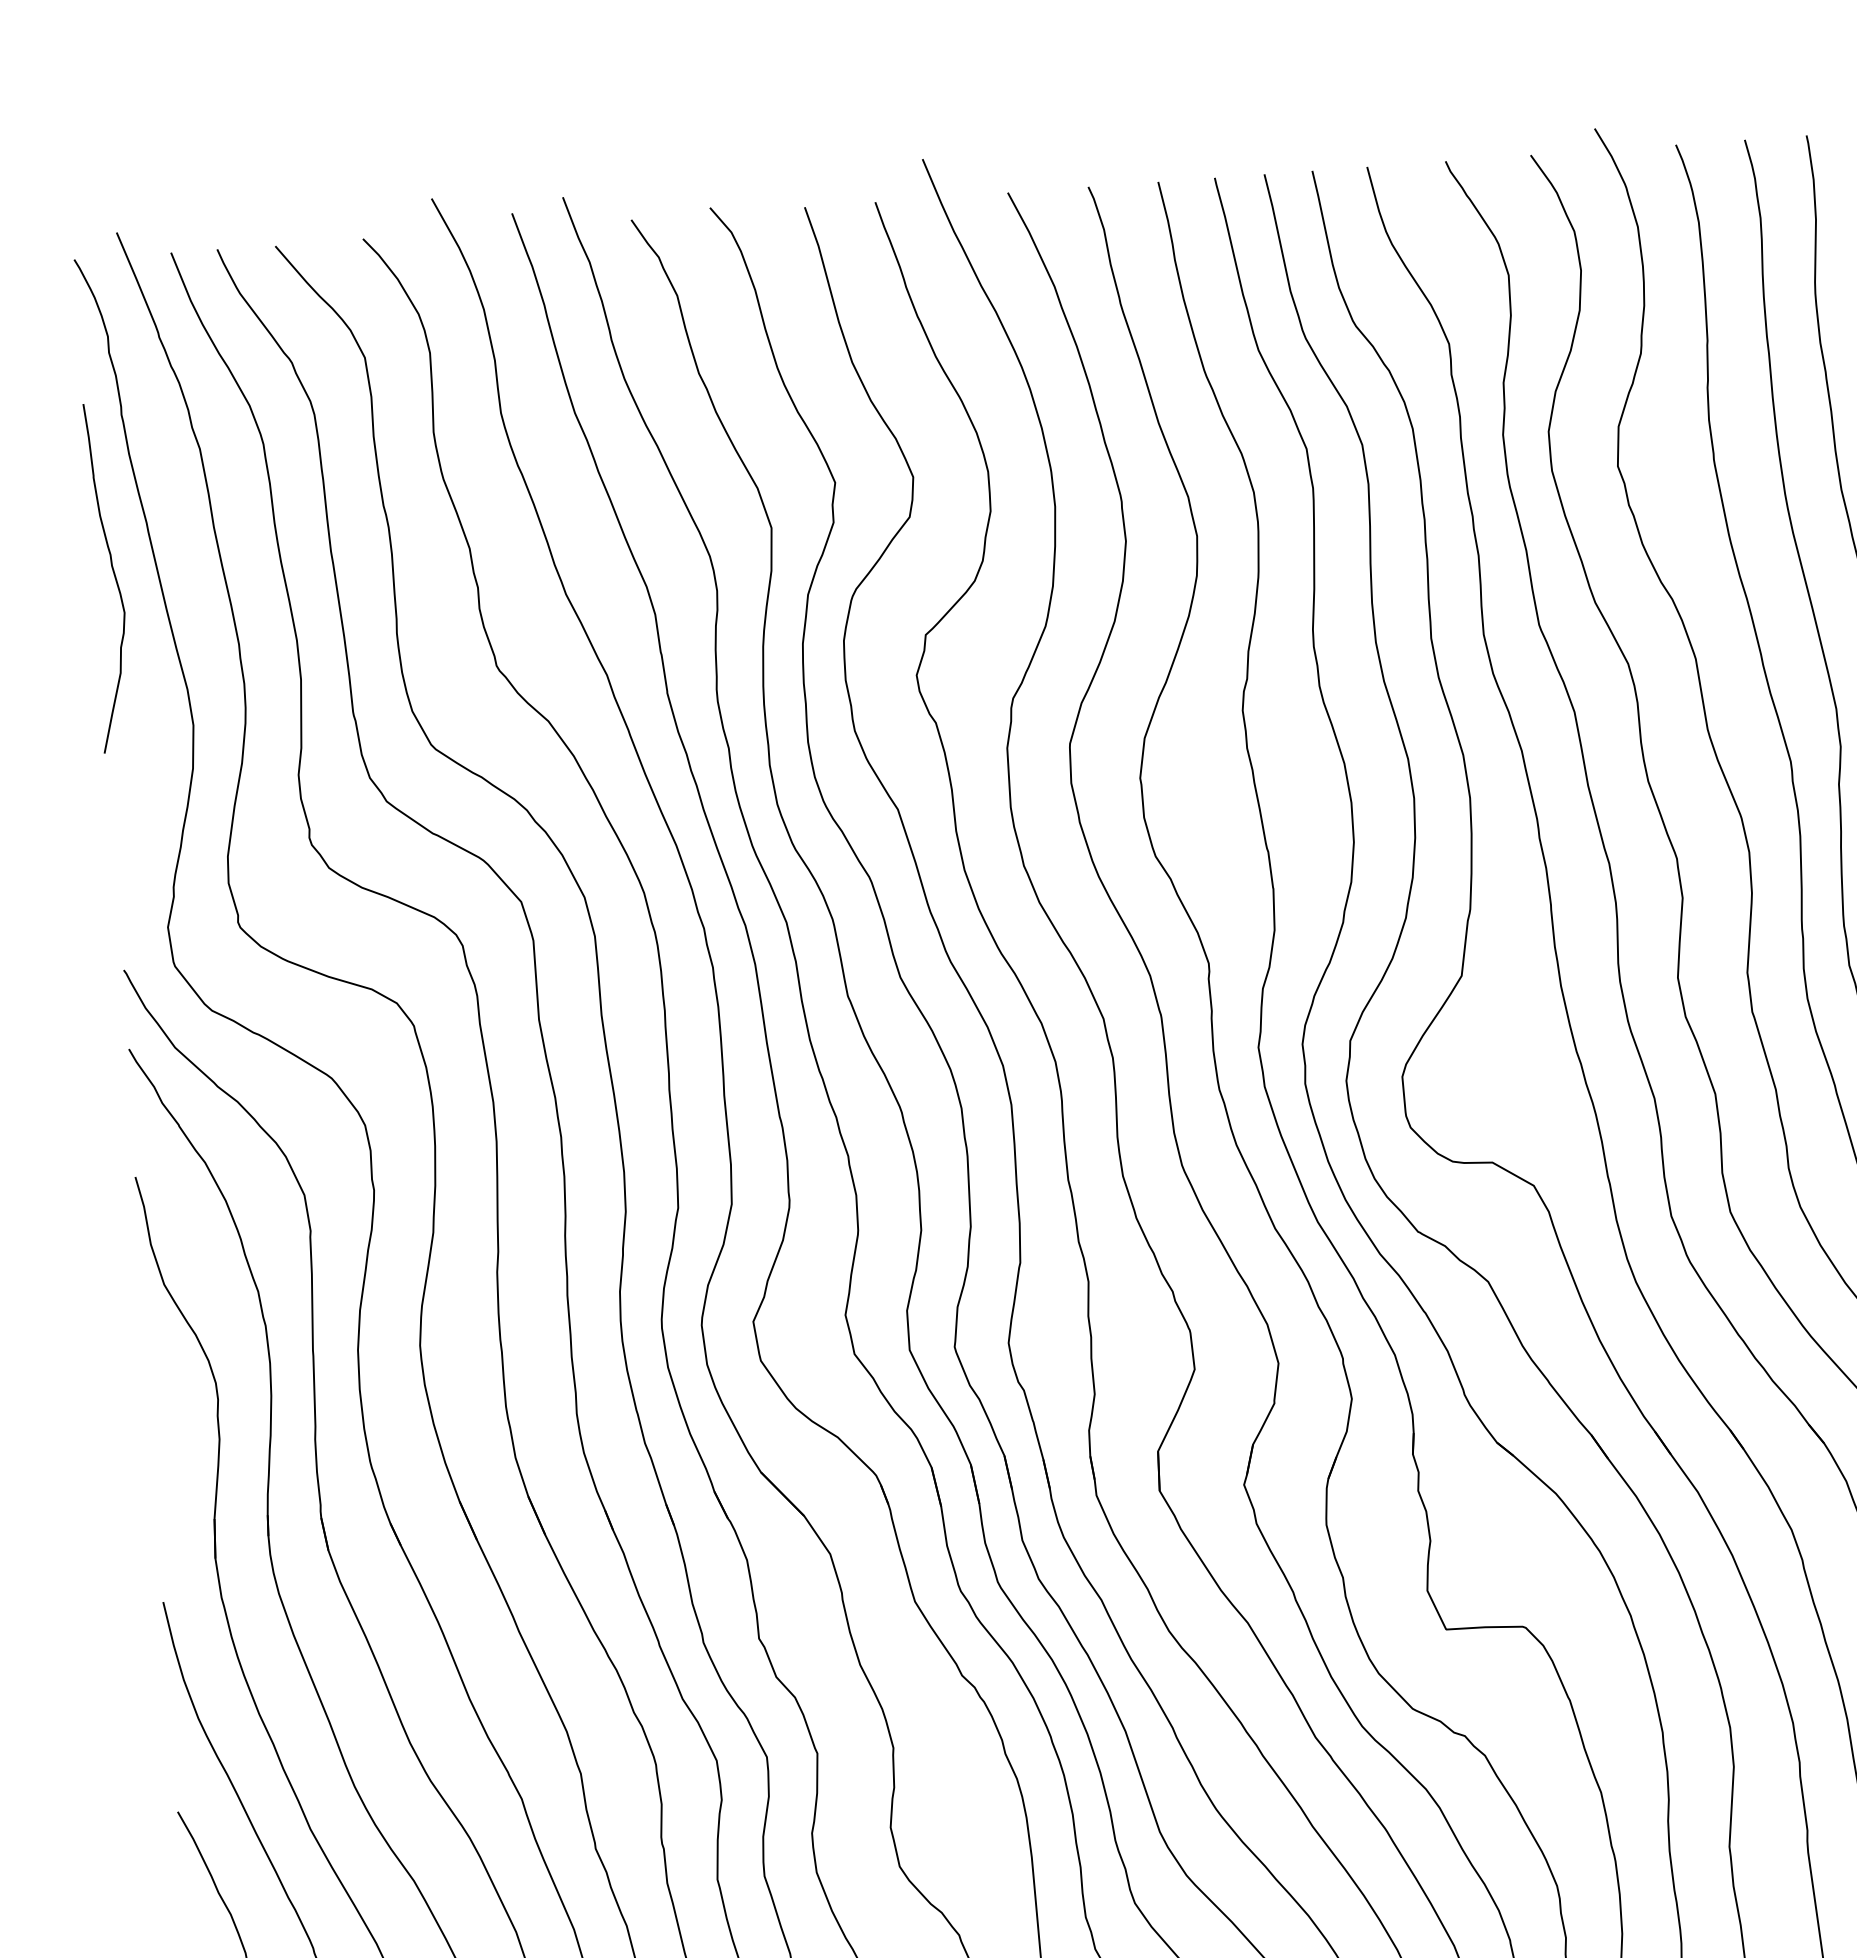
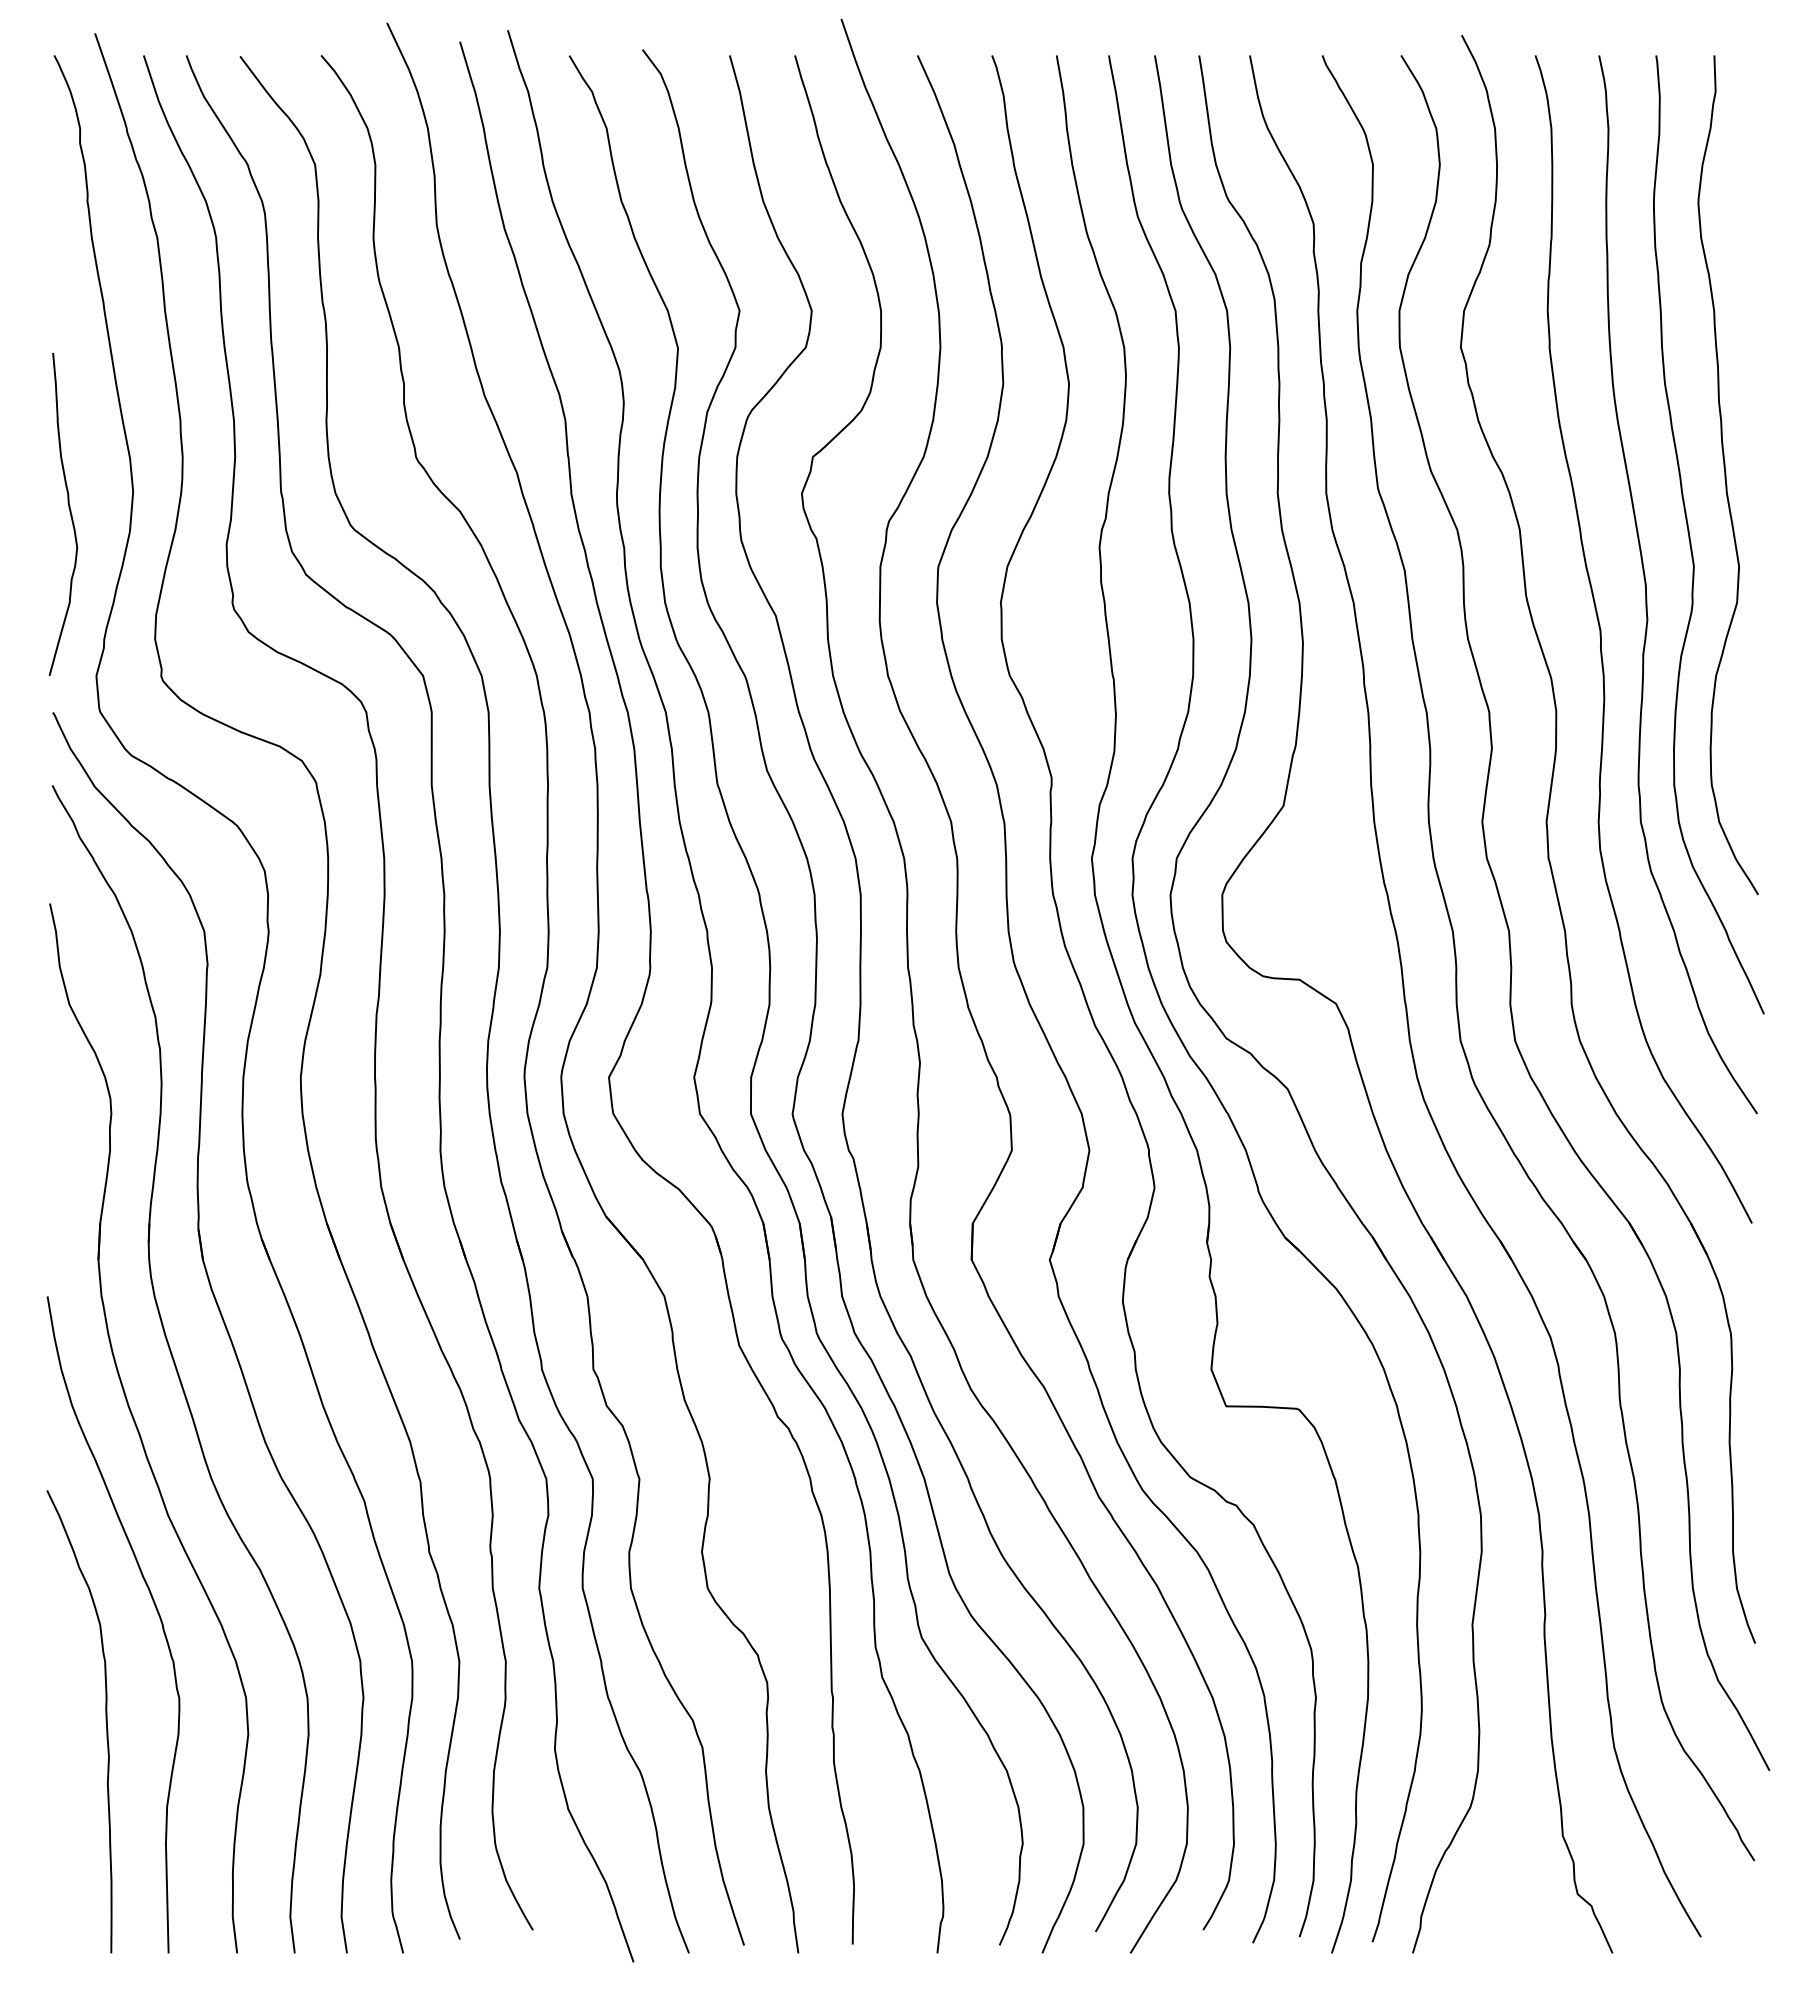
curve: (113, 575) -> (69, 512), moved

